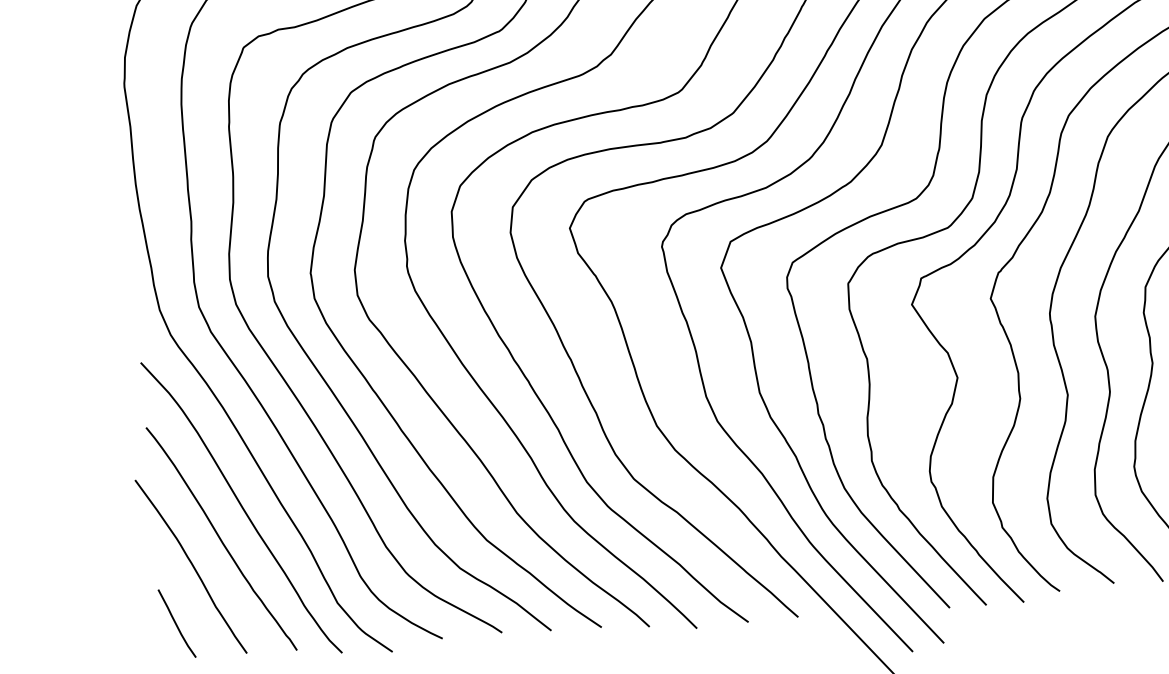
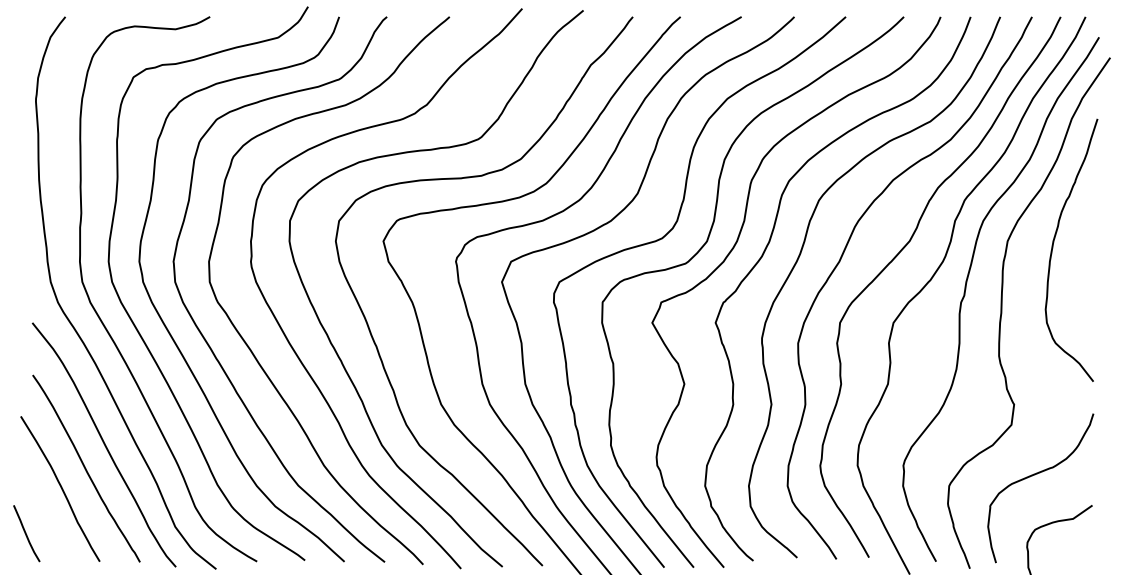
curve: (176, 623) -> (26, 533), moved

